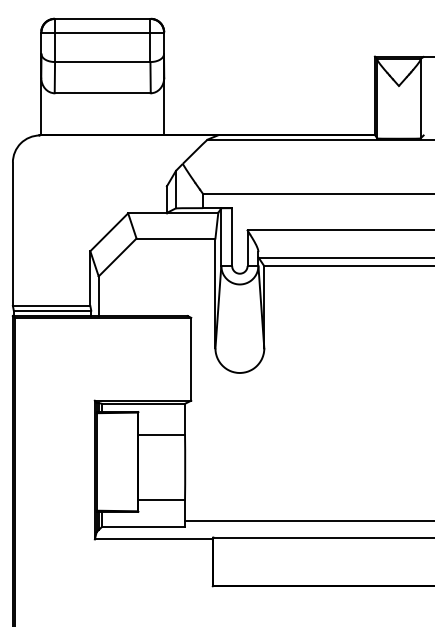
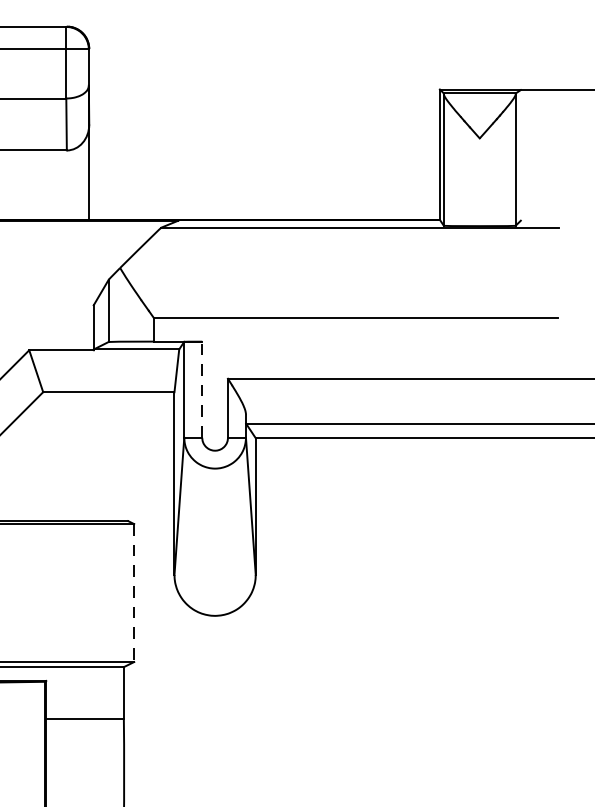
line: (232, 237) -> (202, 390), solid -> dashed
line: (191, 359) -> (134, 593), solid -> dashed

